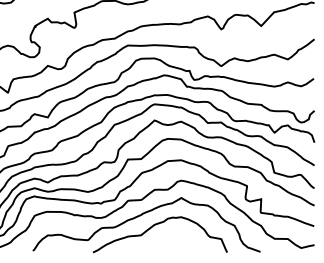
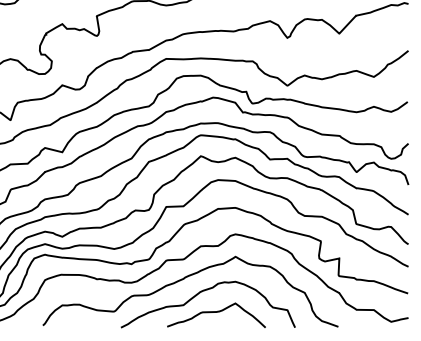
curve: (166, 241) -> (216, 313), added

